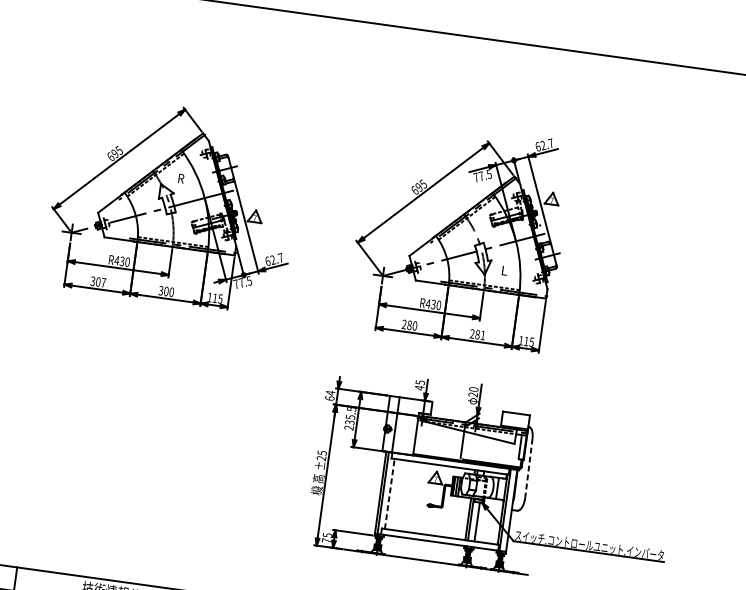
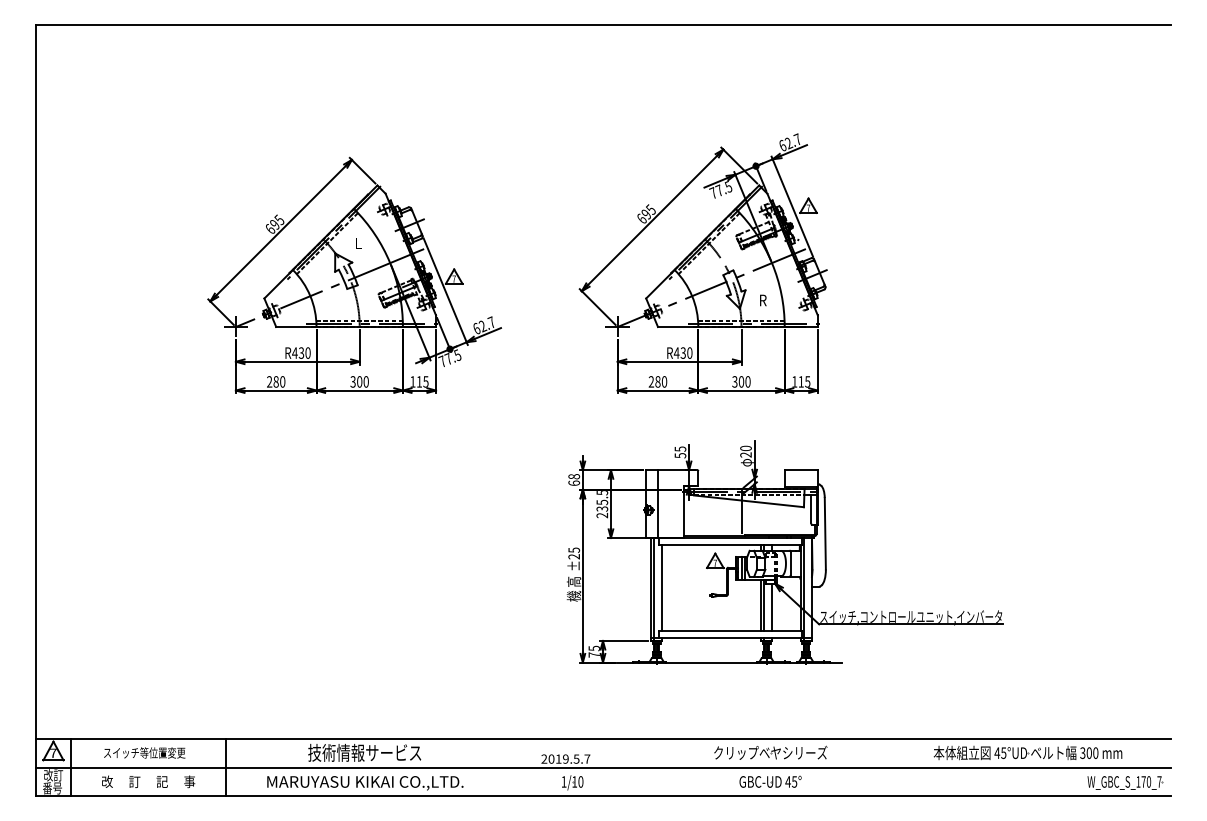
text: (181, 178) -> (358, 243), R -> L
text: (504, 270) -> (763, 300), L -> R
text: (98, 281) -> (276, 381), 307 -> 280
text: (477, 334) -> (741, 381), 281 -> 300
text: (419, 387) -> (680, 455), 45 -> 55
text: (330, 392) -> (574, 476), 64 -> 68
line: (529, 467) -> (825, 533), dashed -> solid
line: (389, 494) -> (662, 588), dashed -> solid

